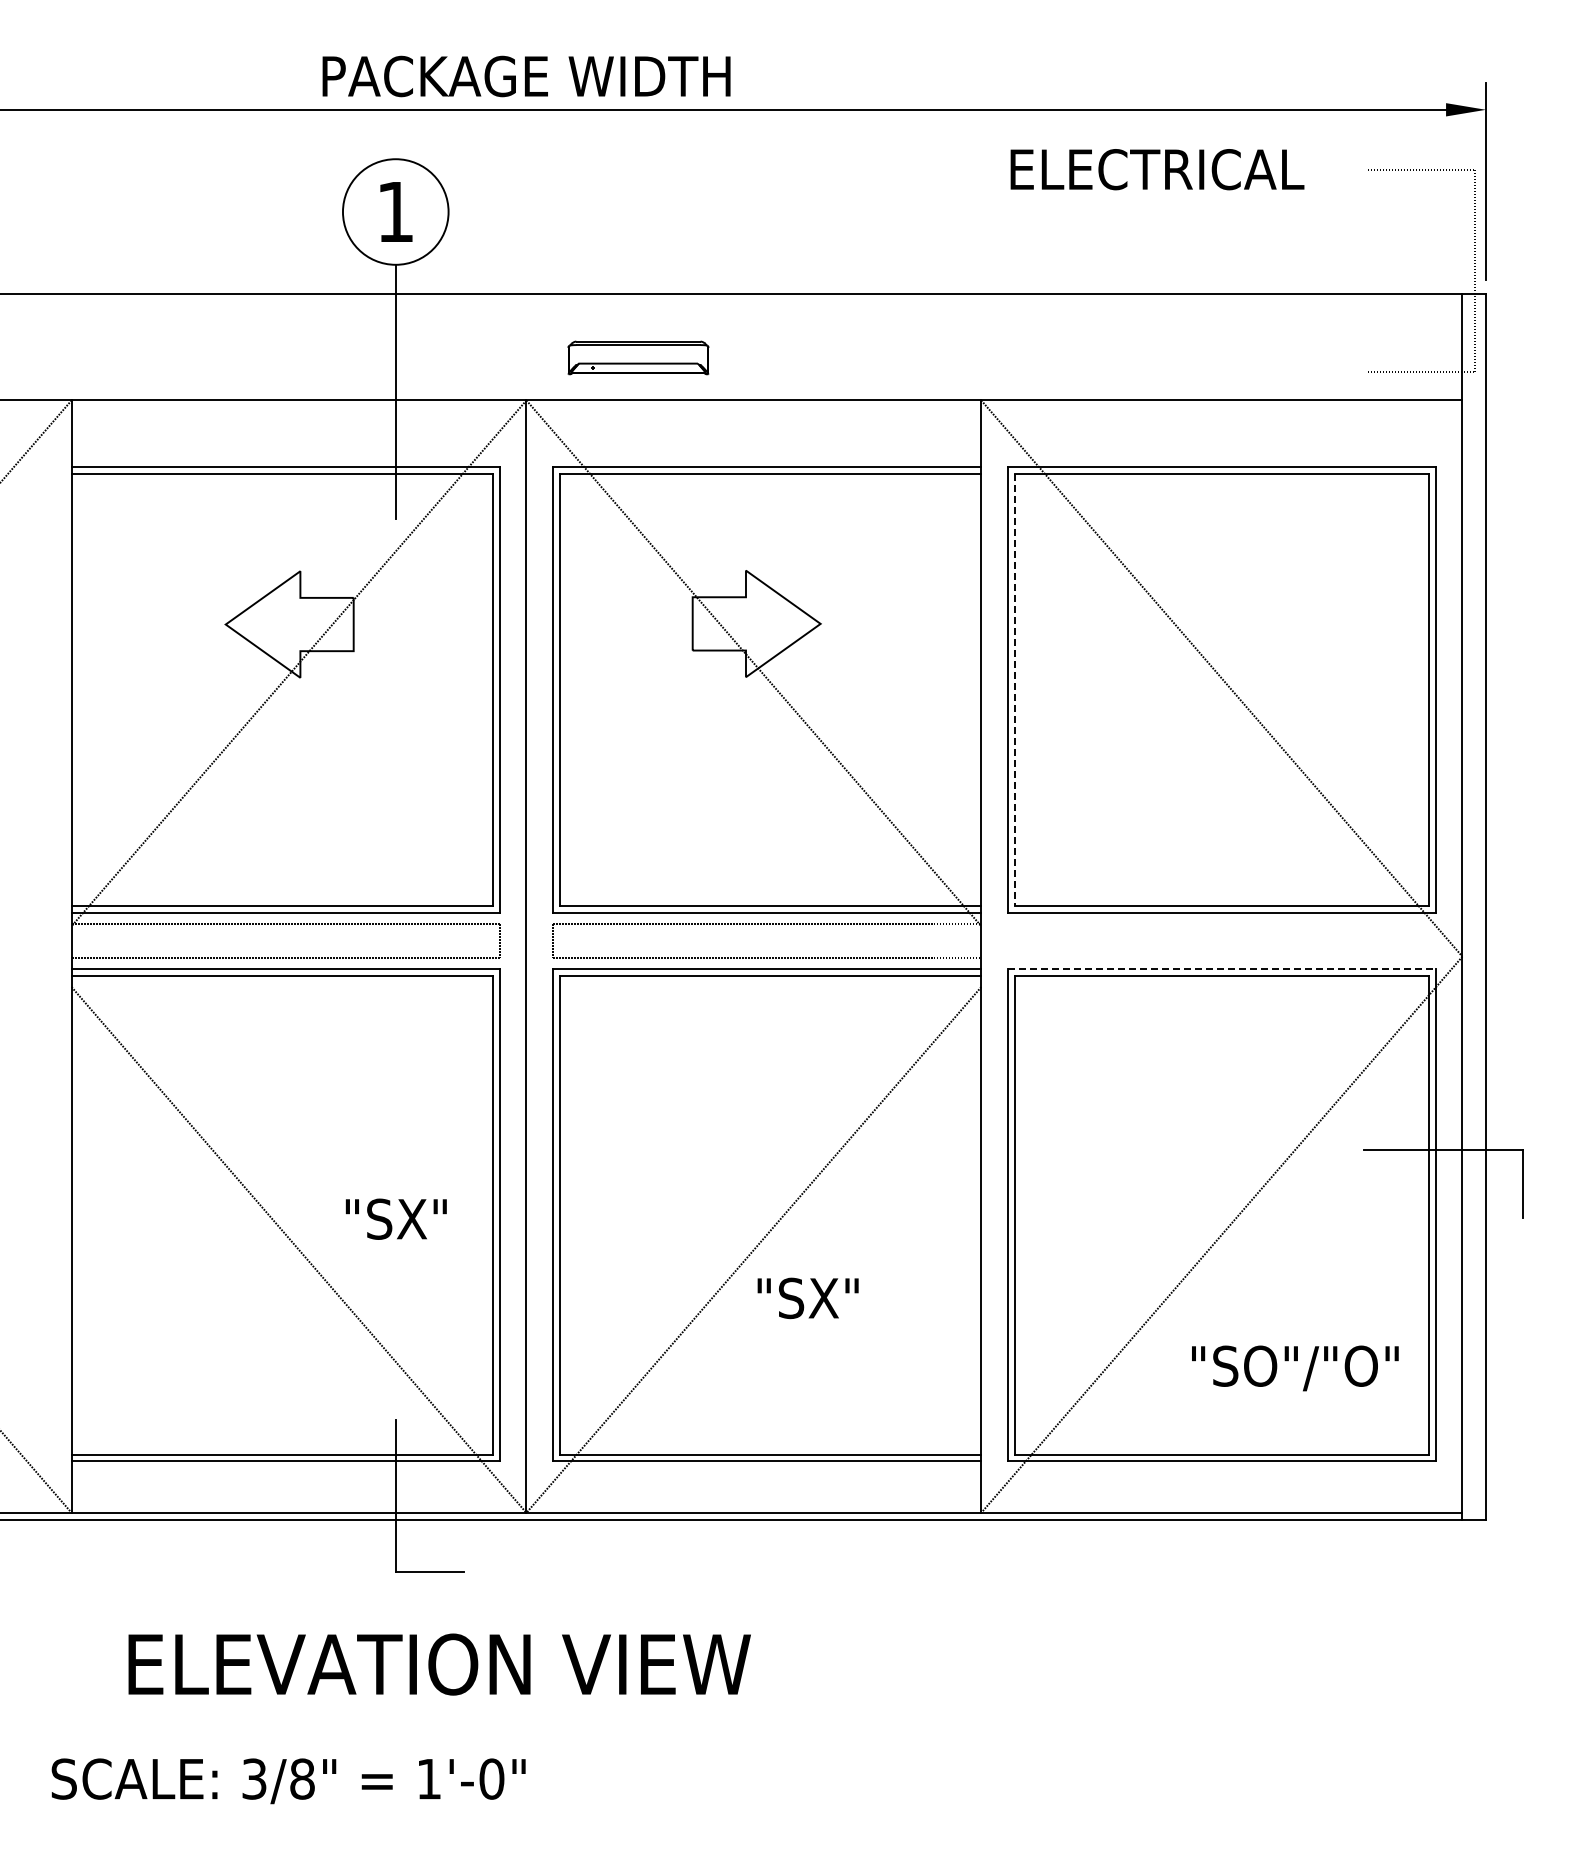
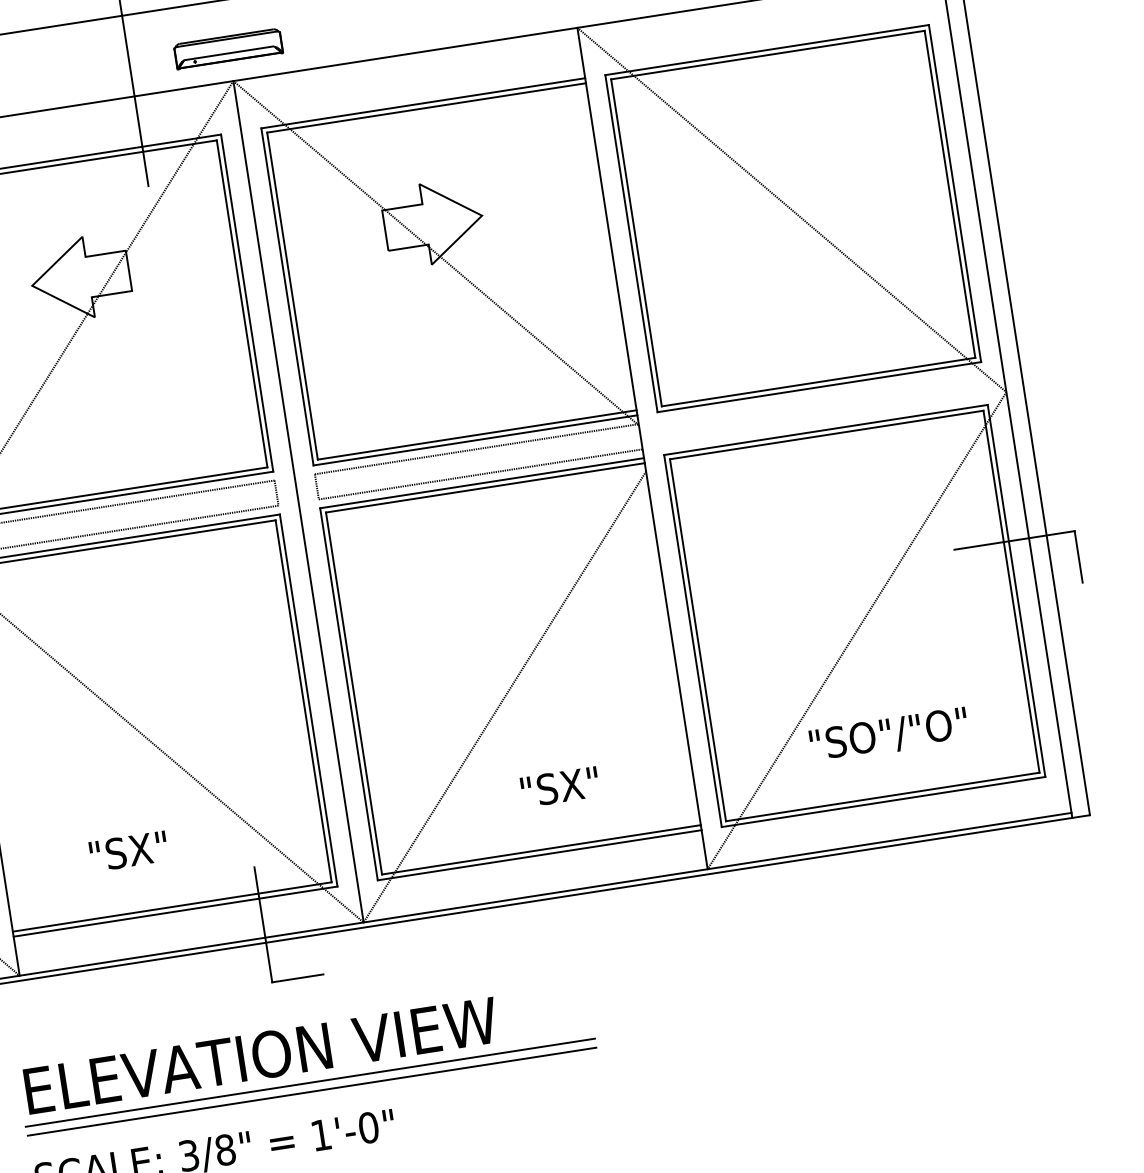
part: (638, 357) -> (228, 48), moved
line: (1014, 690) -> (636, 243), dashed -> solid
line: (1221, 969) -> (825, 430), dashed -> solid
text: (395, 1218) -> (128, 851), moved
text: (807, 1298) -> (559, 787), moved
text: (1295, 1368) -> (889, 735), moved
text: (439, 1664) -> (261, 1055), moved
line: (425, 1709) -> (310, 1082), added
line: (425, 1721) -> (311, 1092), added

